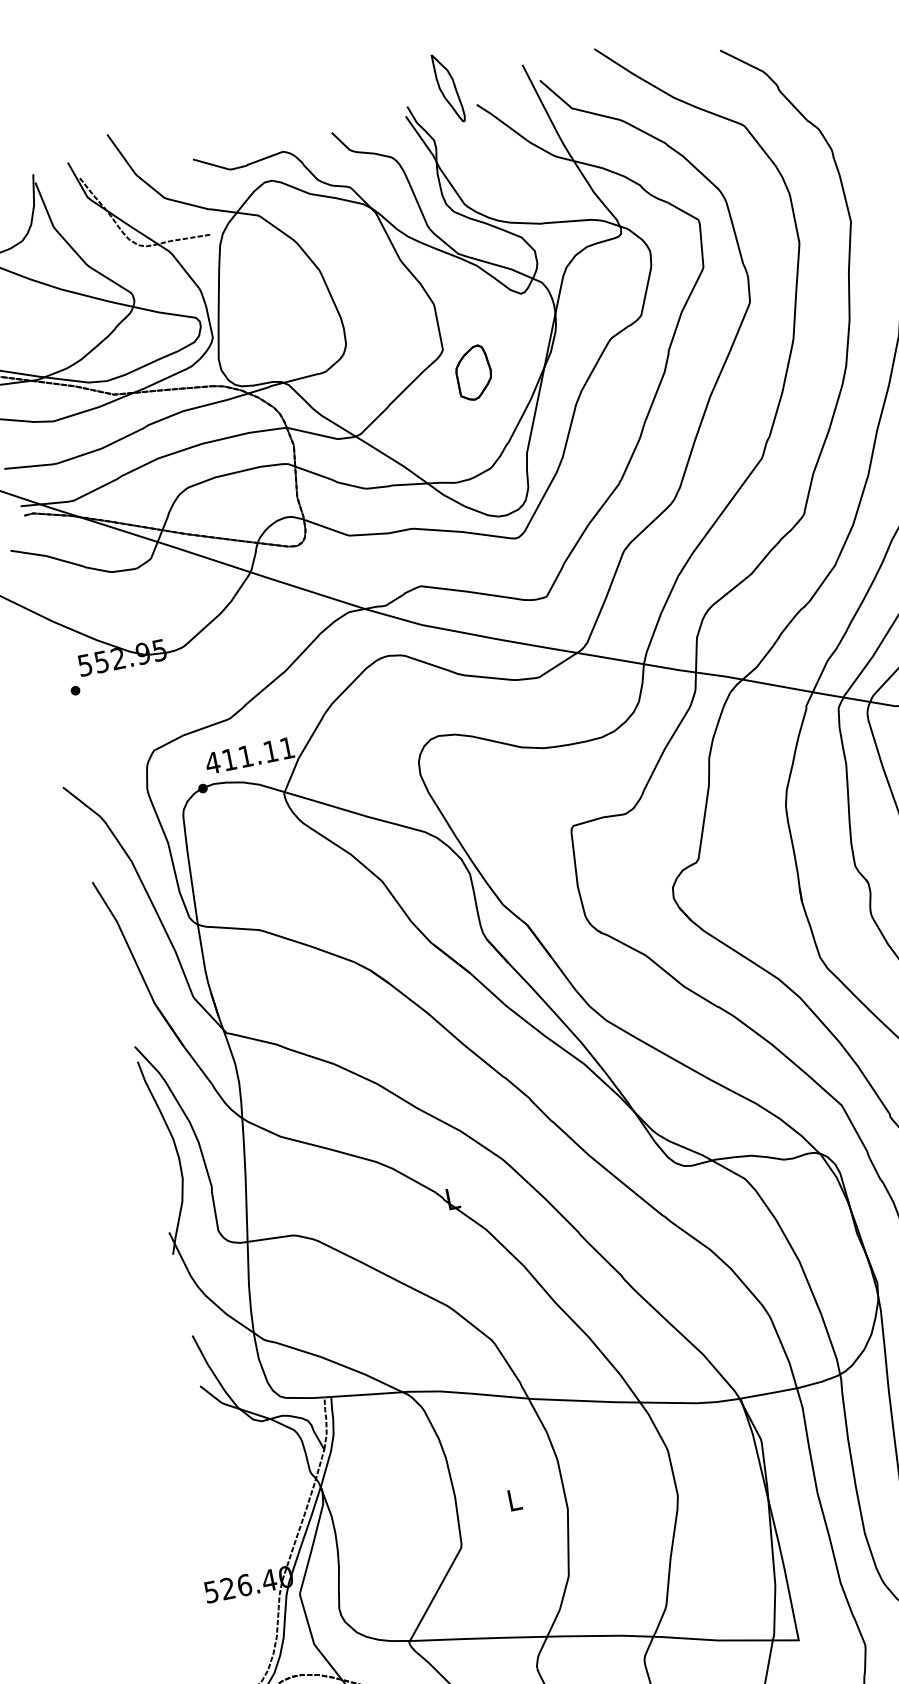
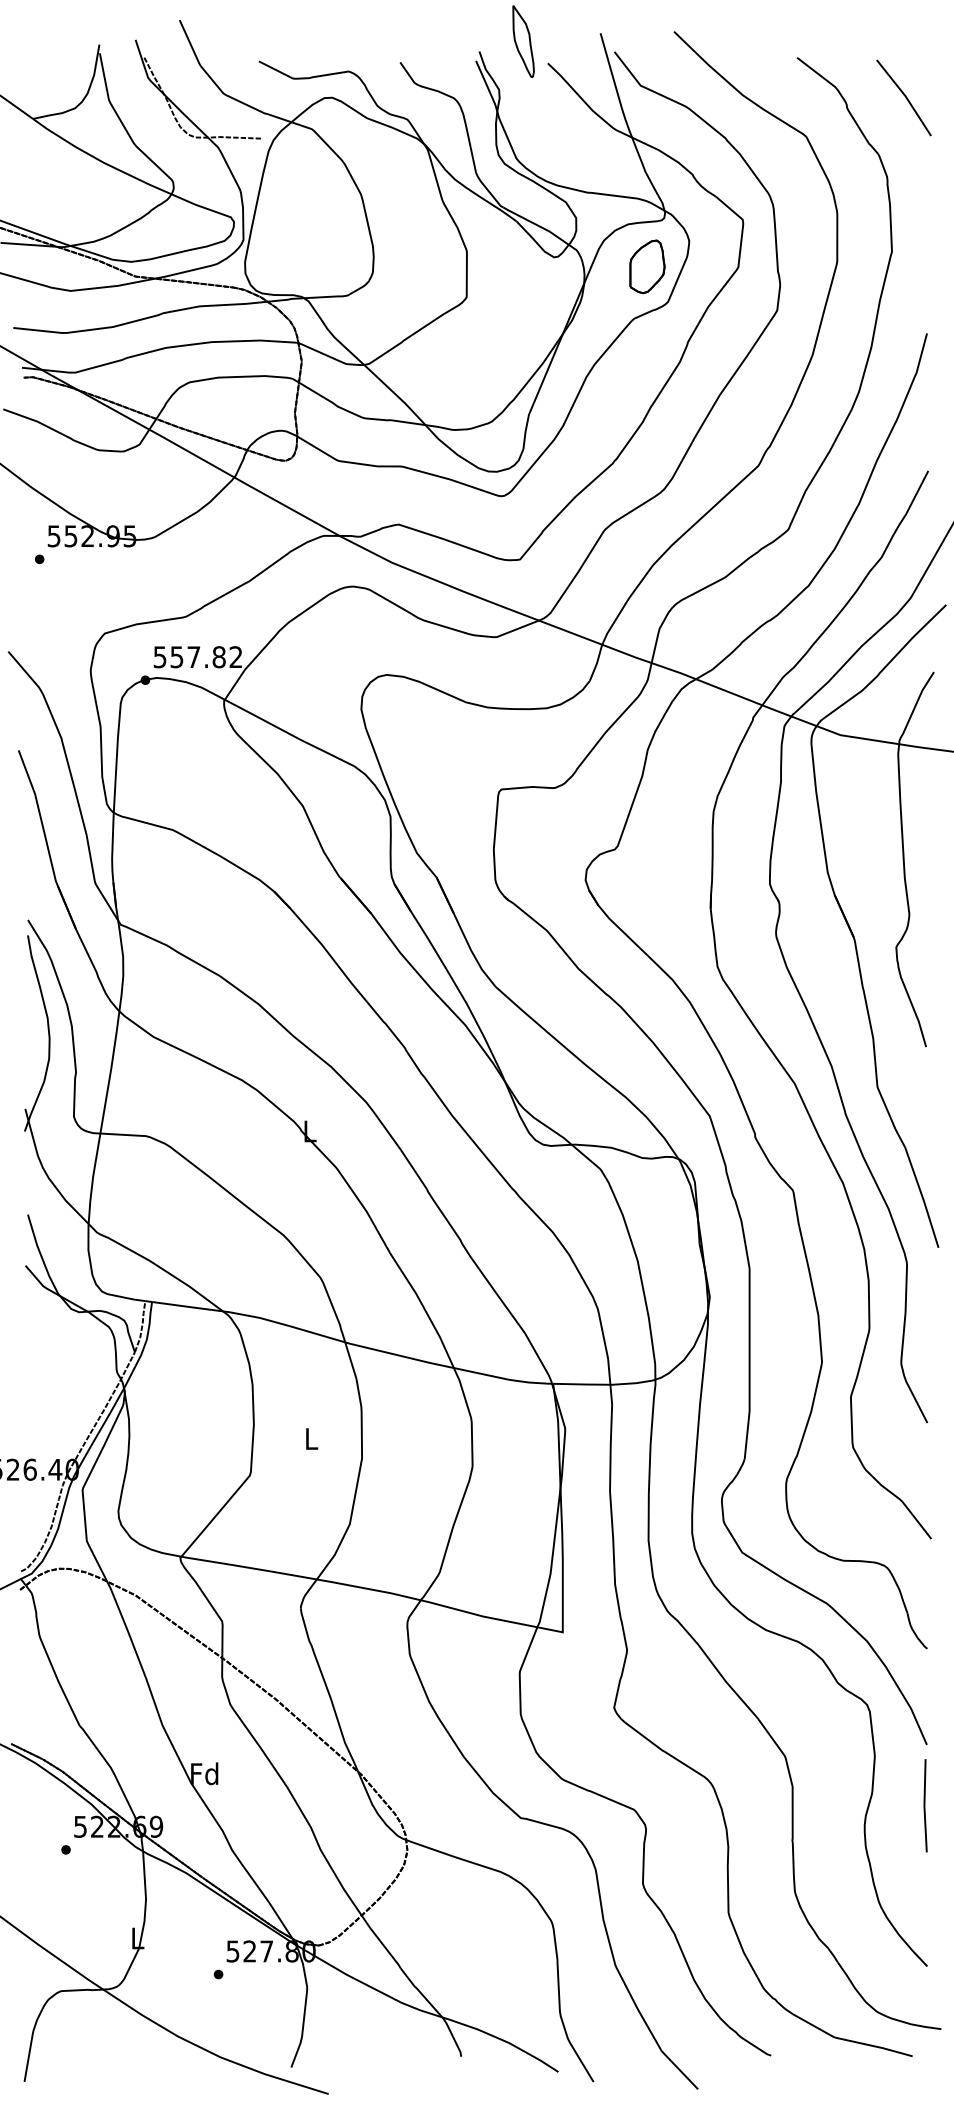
line: (832, 67) -> (904, 96), added
part: (473, 372) -> (647, 266), moved
text: (249, 756) -> (197, 657), 411.11 -> 557.82

